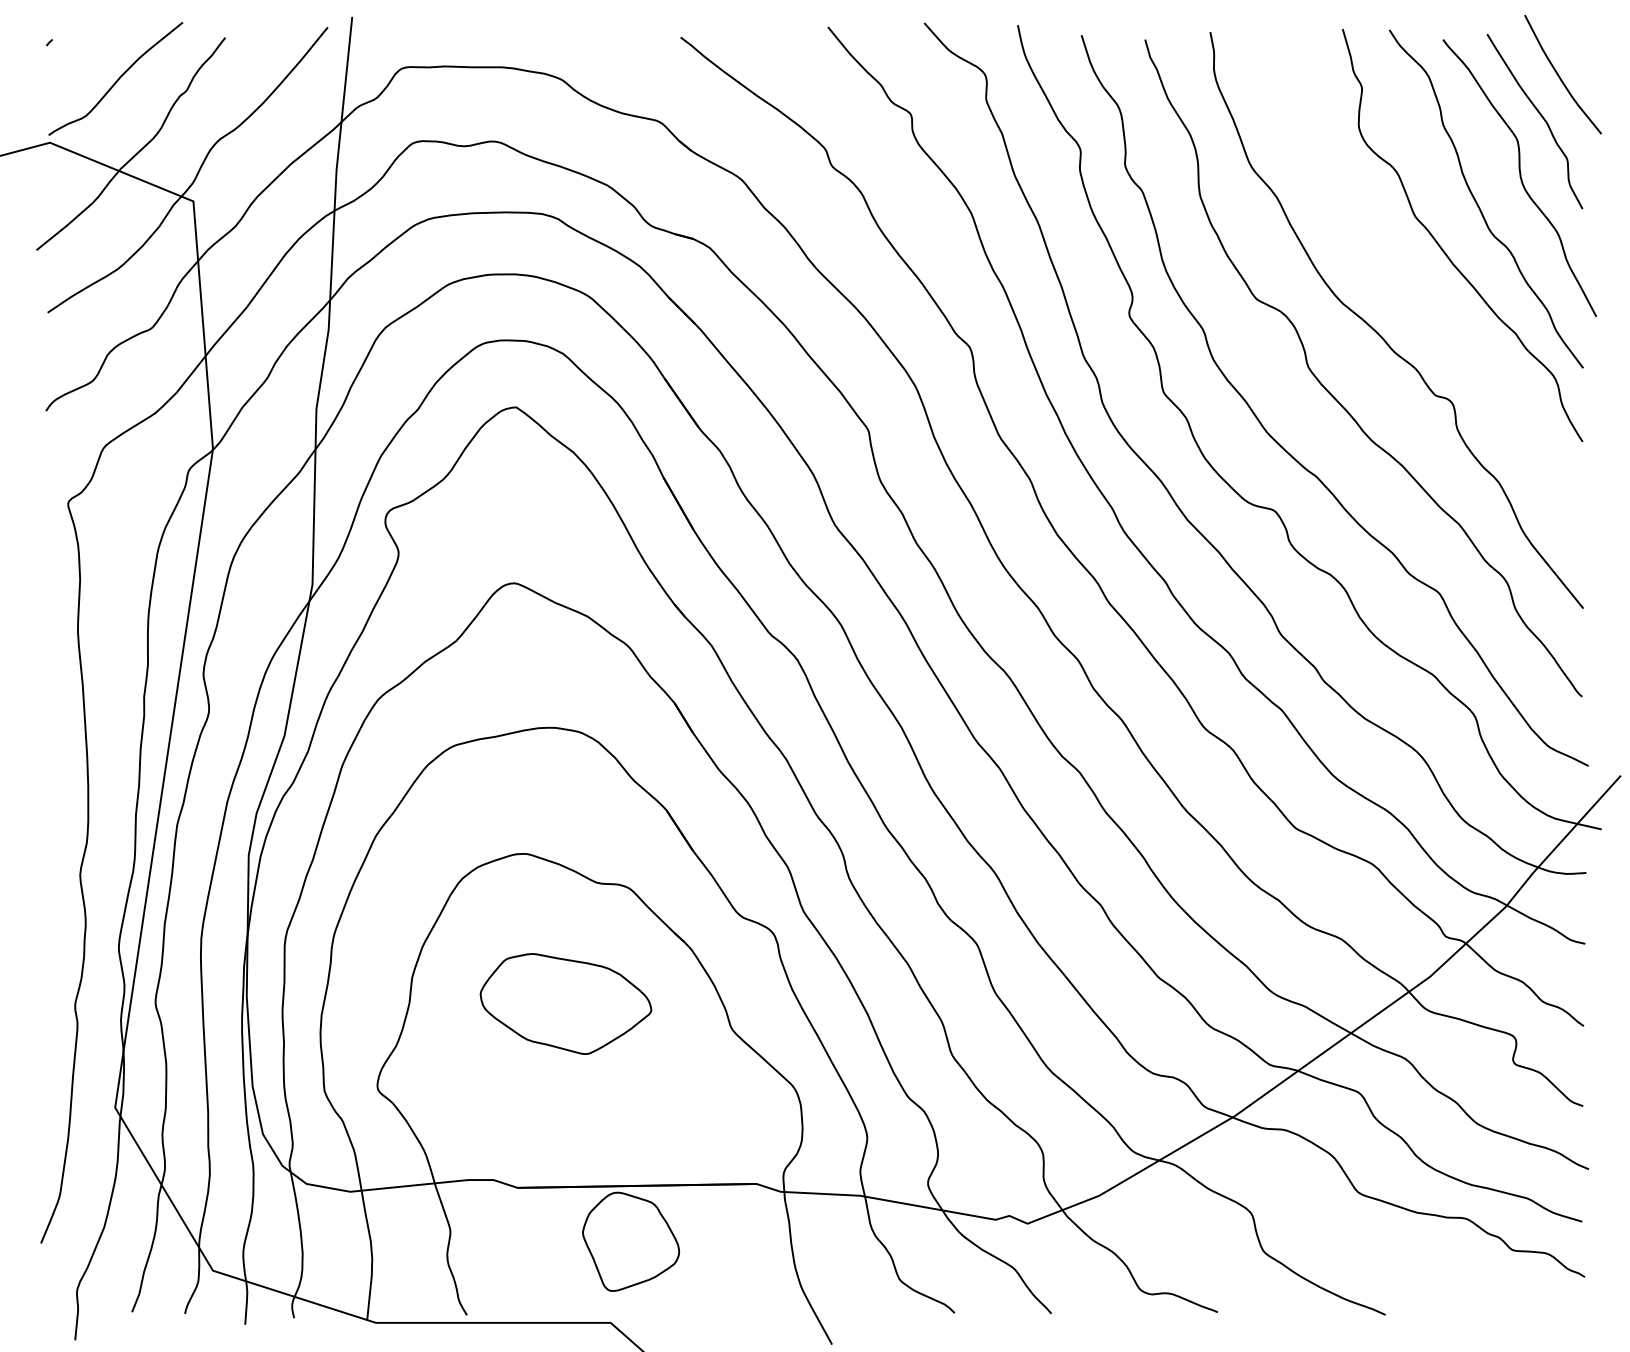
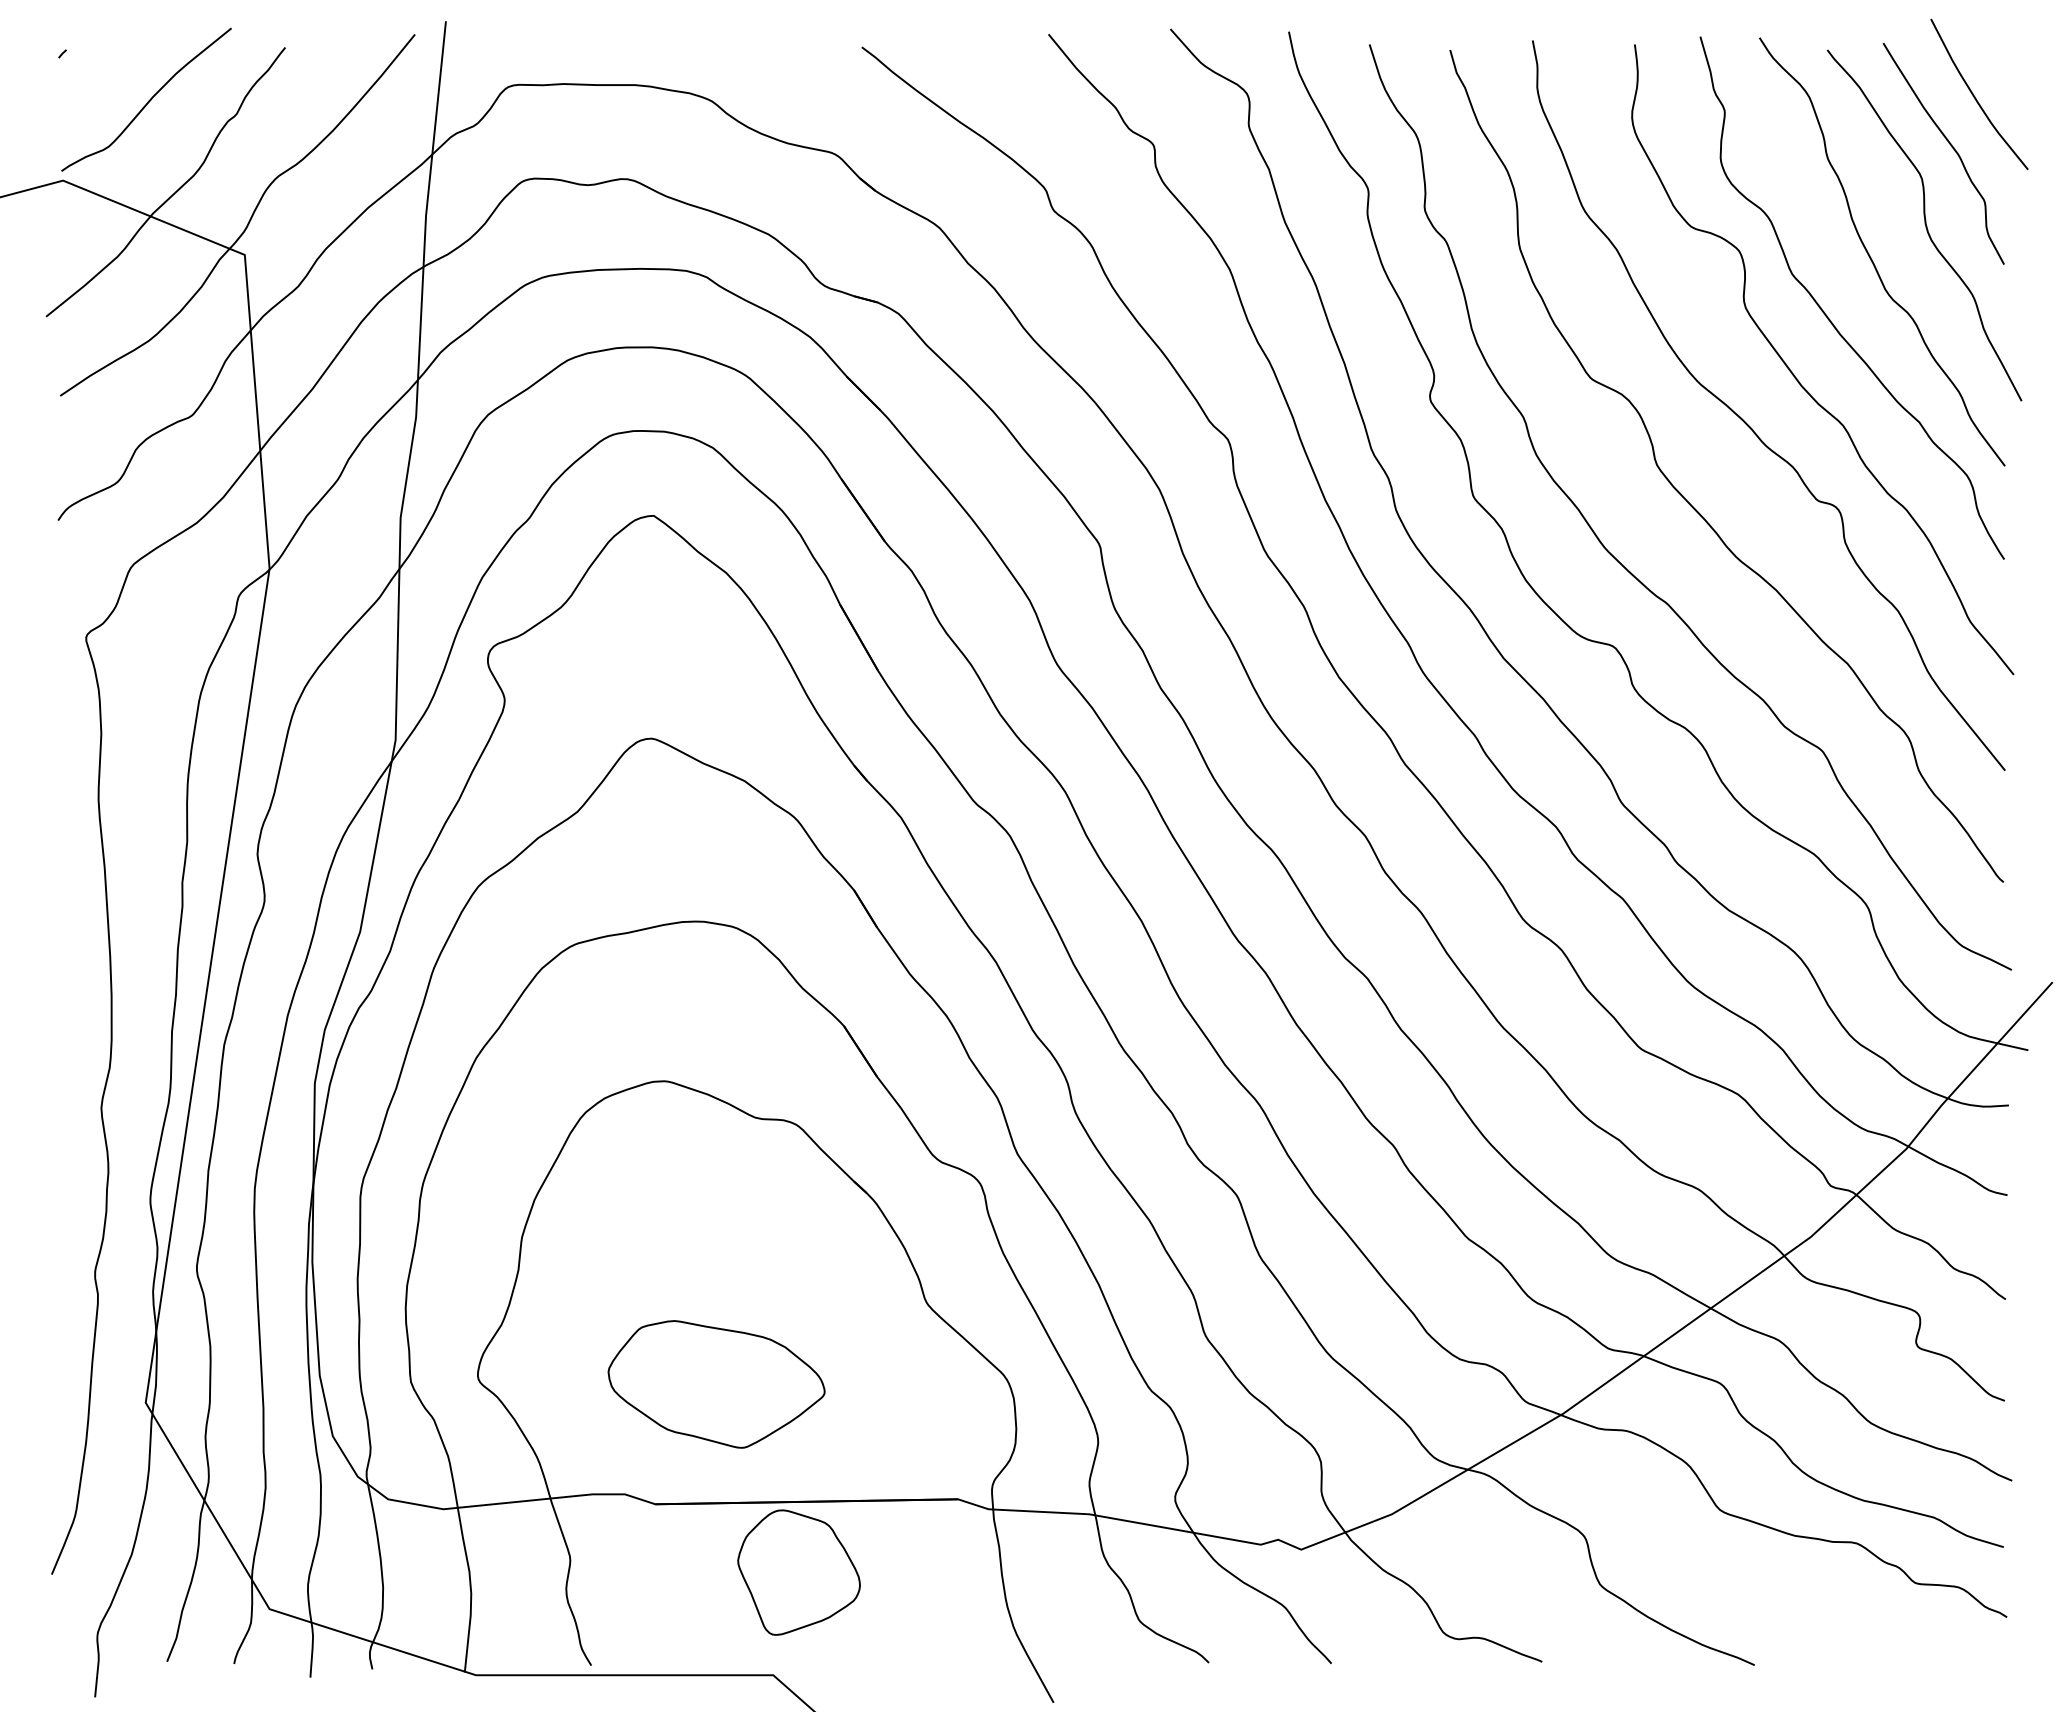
curve: (1419, 298) -> (1797, 378), added
part: (565, 1004) -> (716, 1384), moved

